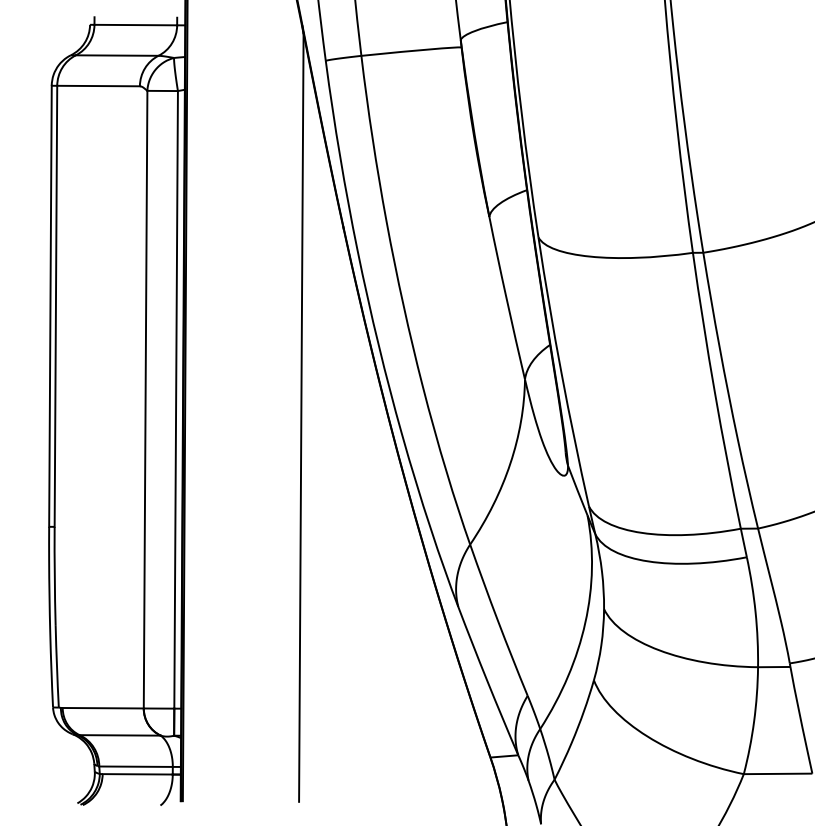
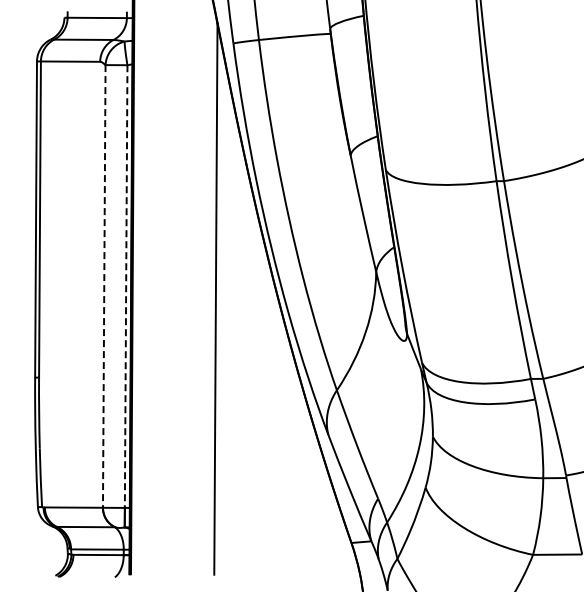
line: (145, 399) -> (104, 286), solid -> dashed
line: (176, 401) -> (126, 287), solid -> dashed

